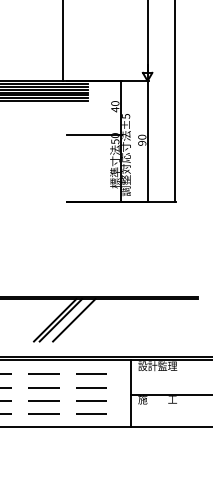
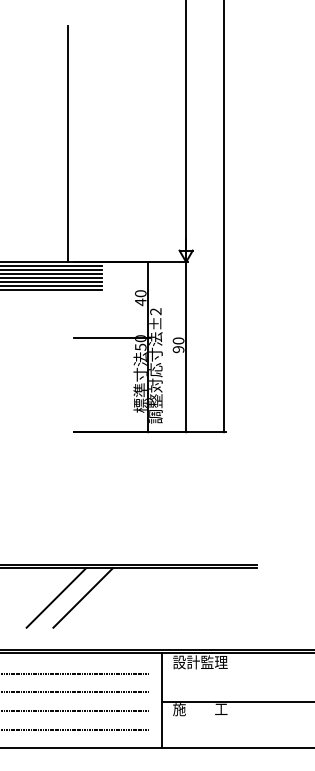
text: (125, 116) -> (155, 311), ±5 -> ±2
line: (60, 319) -> (64, 597), removed

